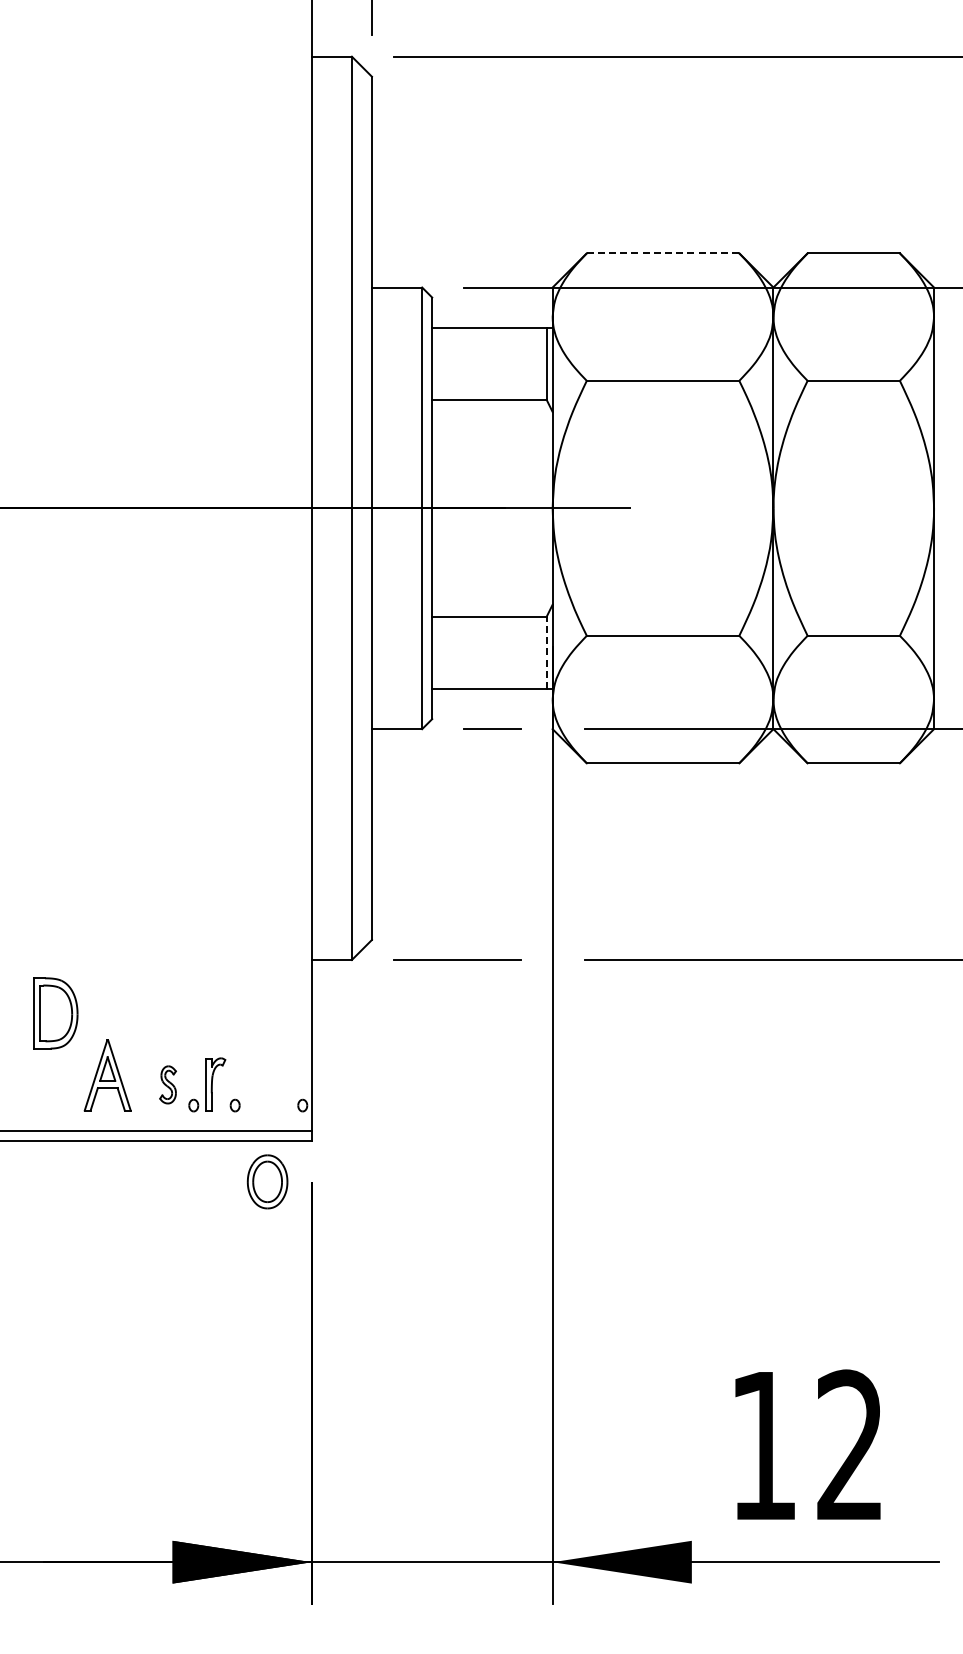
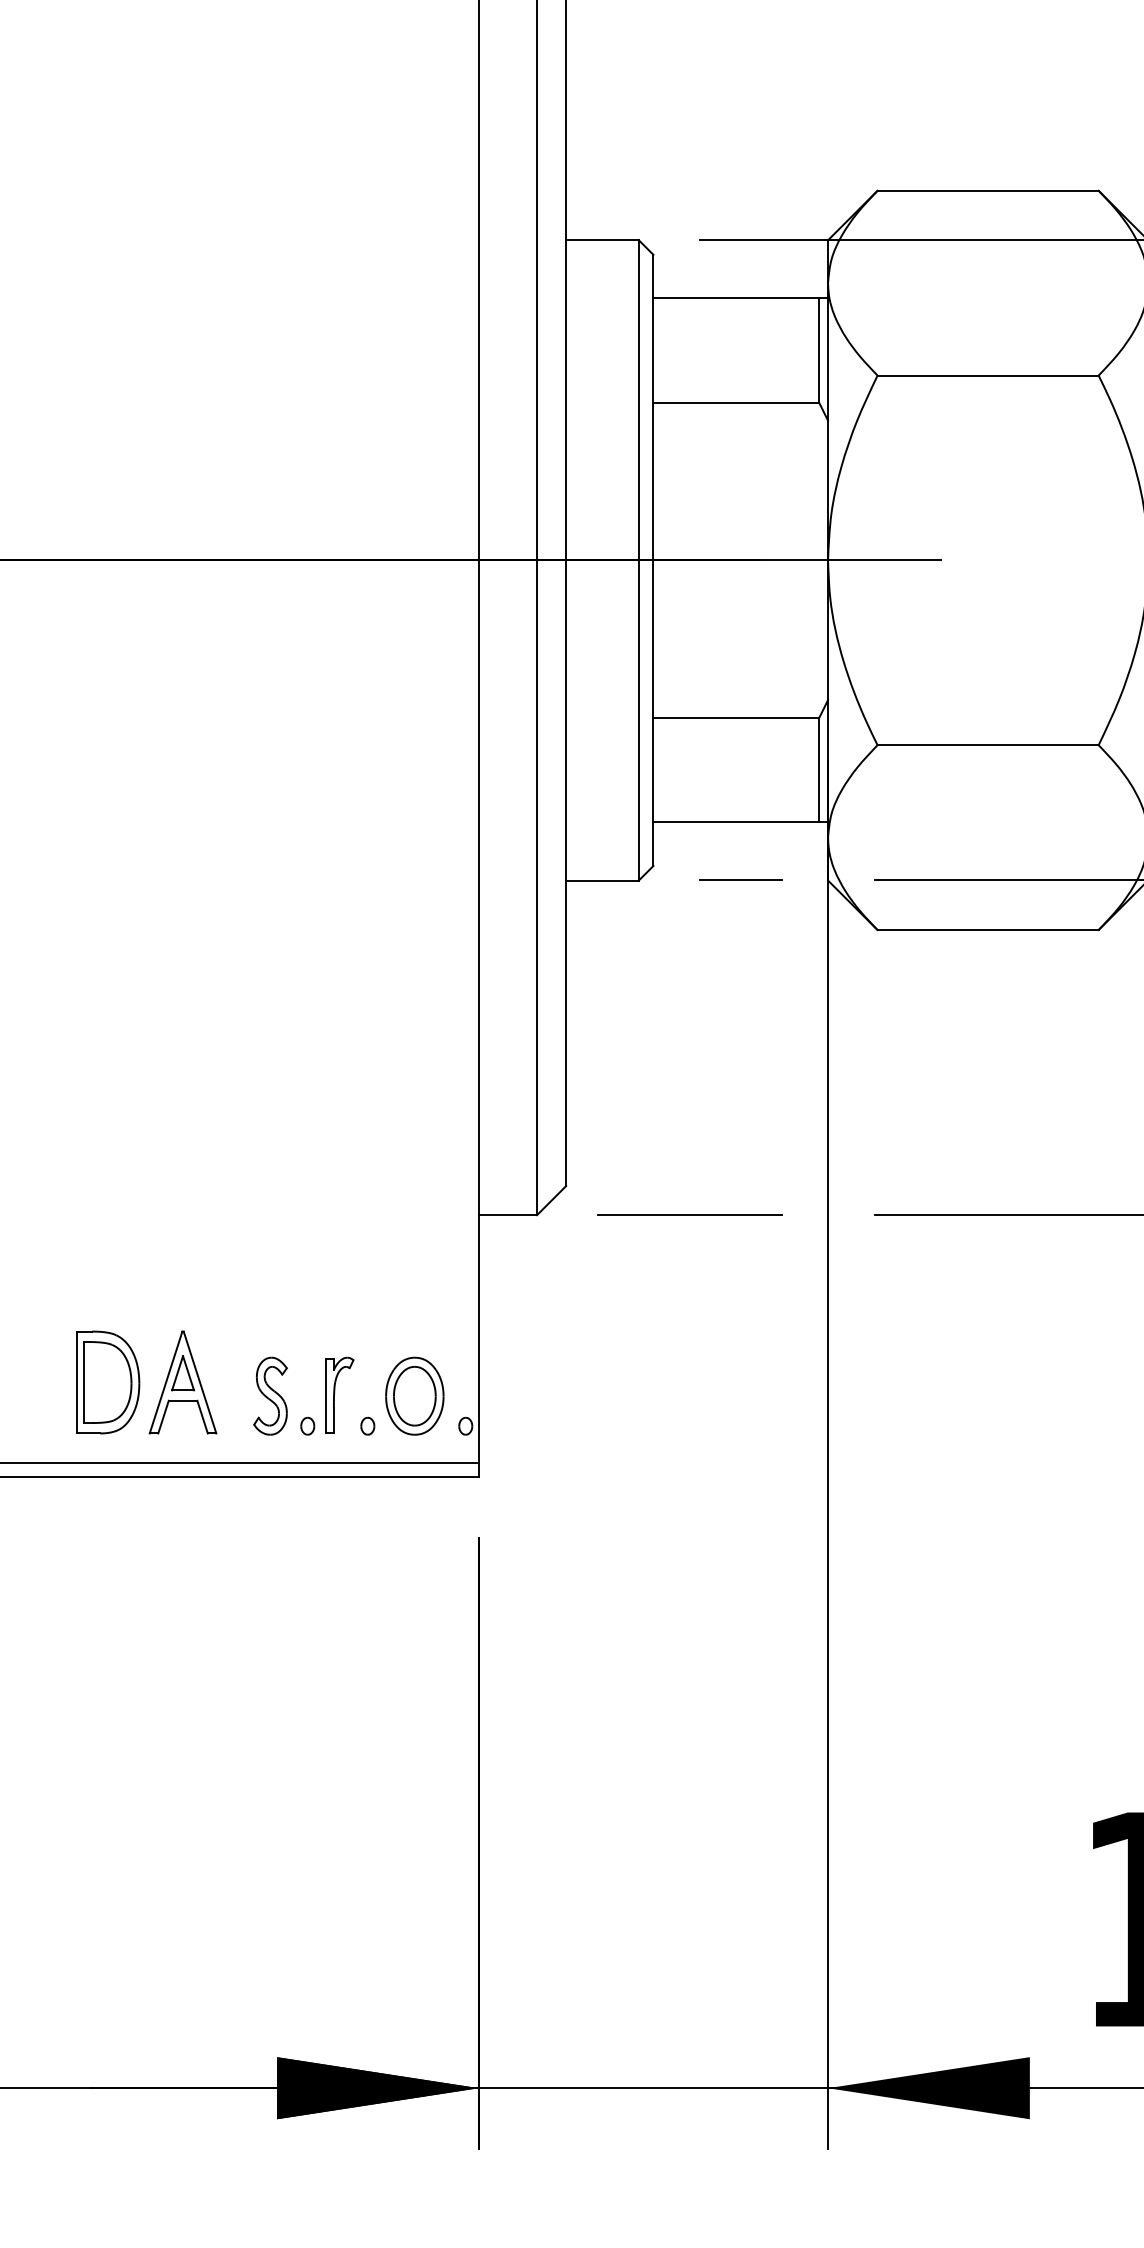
line: (662, 253) -> (987, 190), dashed -> solid
line: (546, 652) -> (819, 769), dashed -> solid
part: (55, 1013) -> (107, 1382), moved
part: (167, 1084) -> (269, 1395), size x1.43
part: (267, 1181) -> (414, 1395), moved

